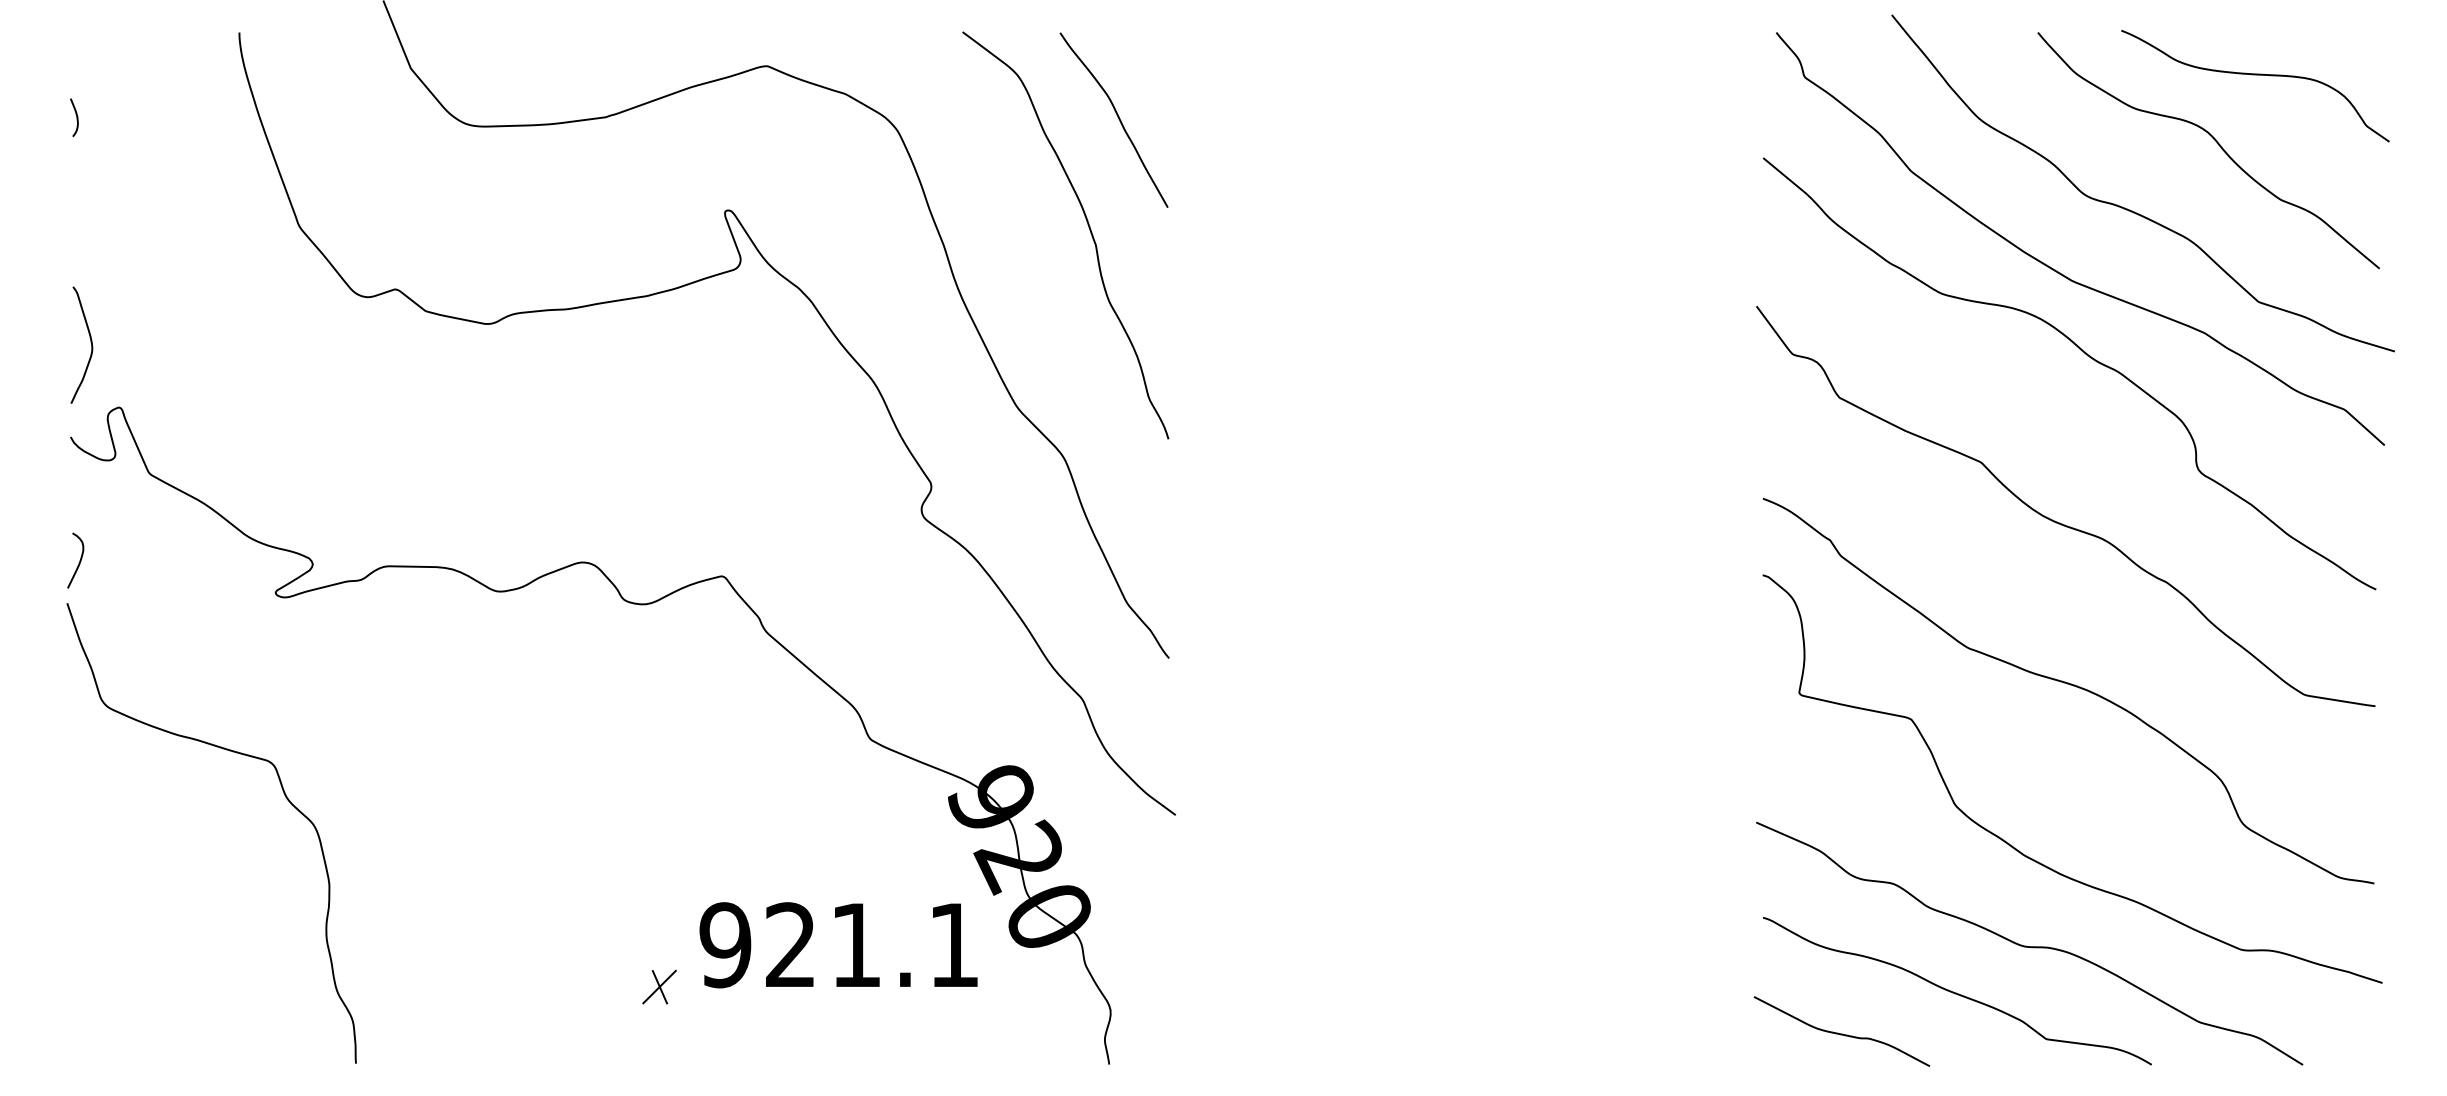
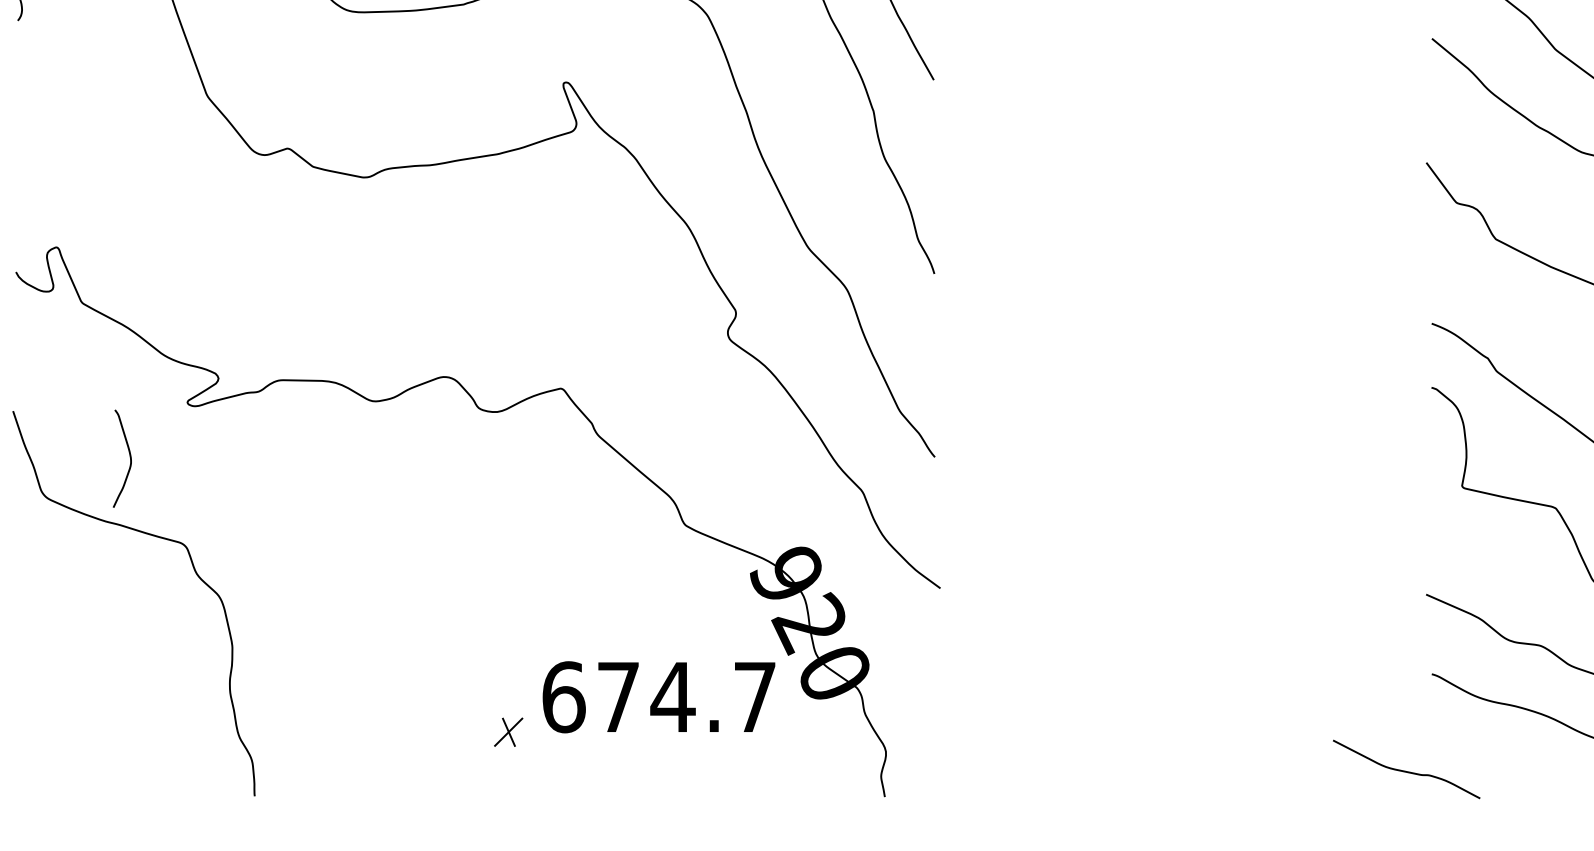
curve: (90, 342) -> (129, 456), moved
curve: (79, 560) -> (23, 375), removed
text: (838, 945) -> (658, 697), 921.1 -> 674.7
curve: (1841, 1033) -> (1406, 771), moved

